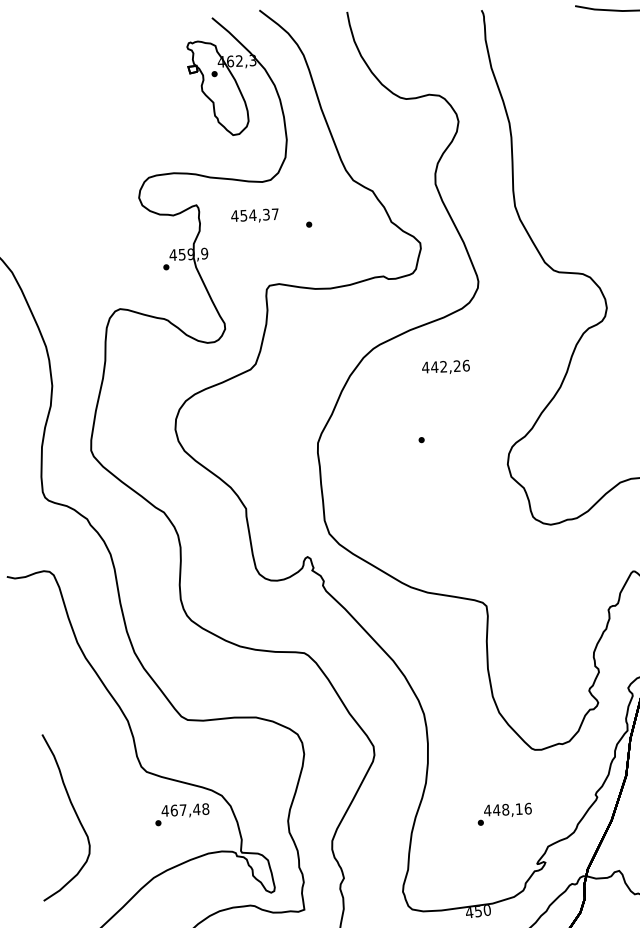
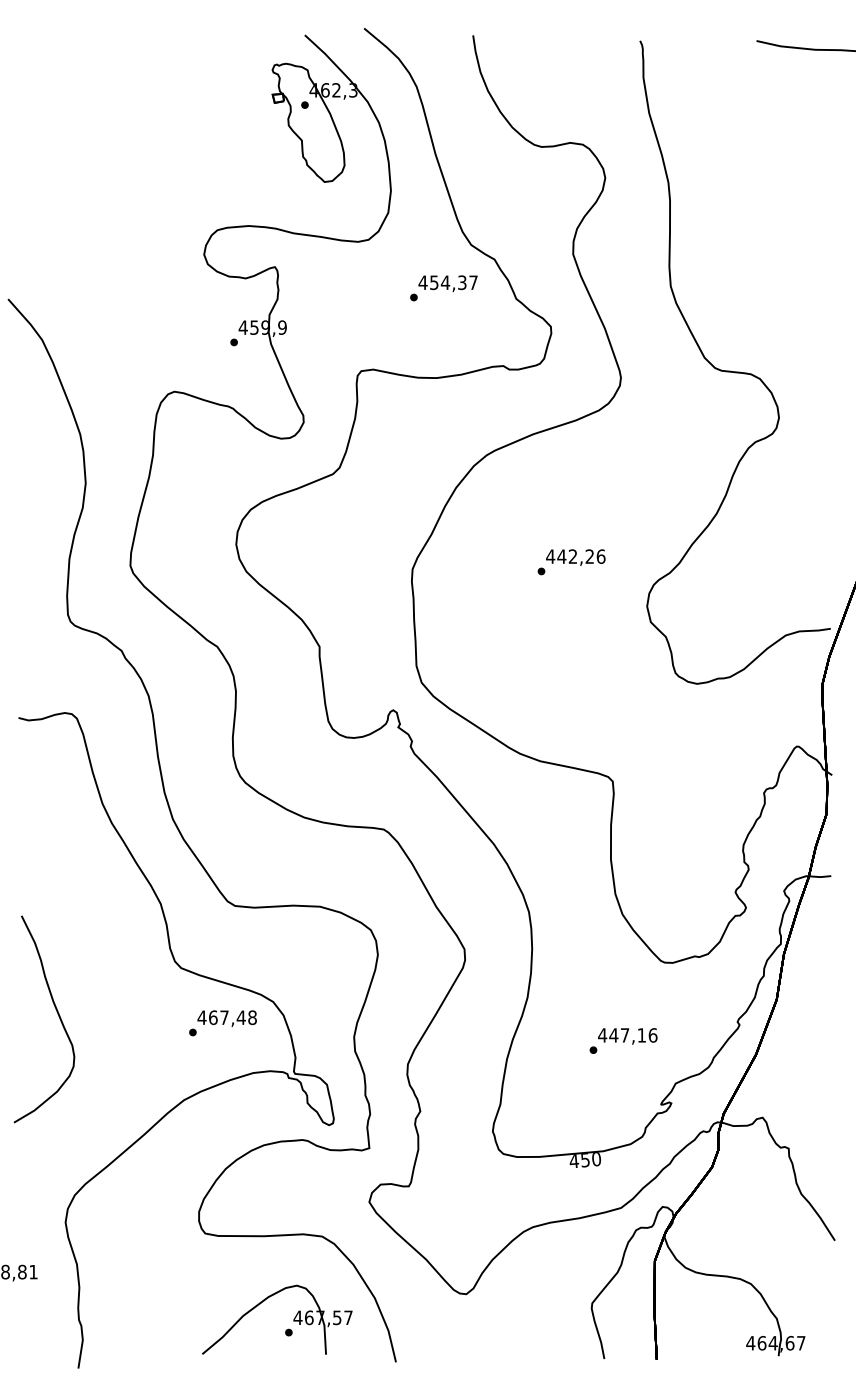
text: (254, 215) -> (447, 283), moved
text: (445, 367) -> (575, 557), moved
text: (505, 809) -> (624, 1035), 448,16 -> 447,16
curve: (73, 810) -> (56, 1012), moved

